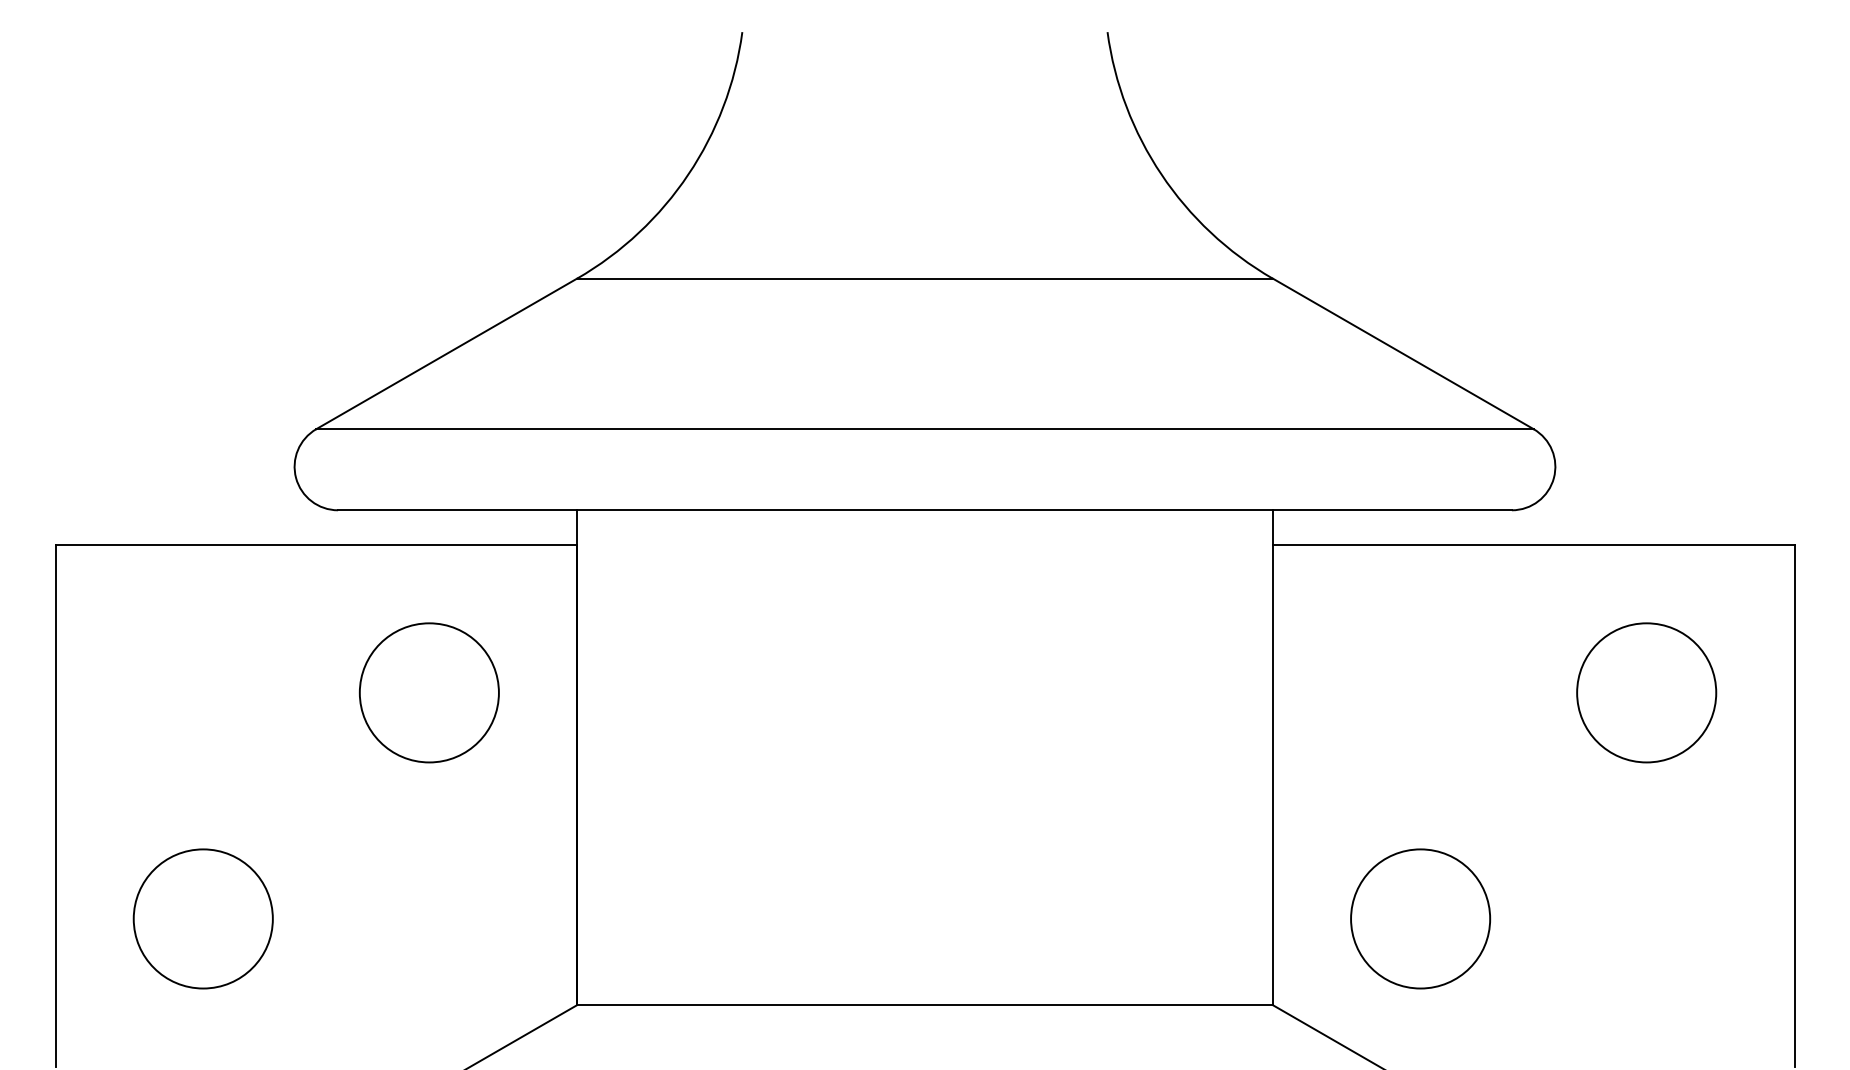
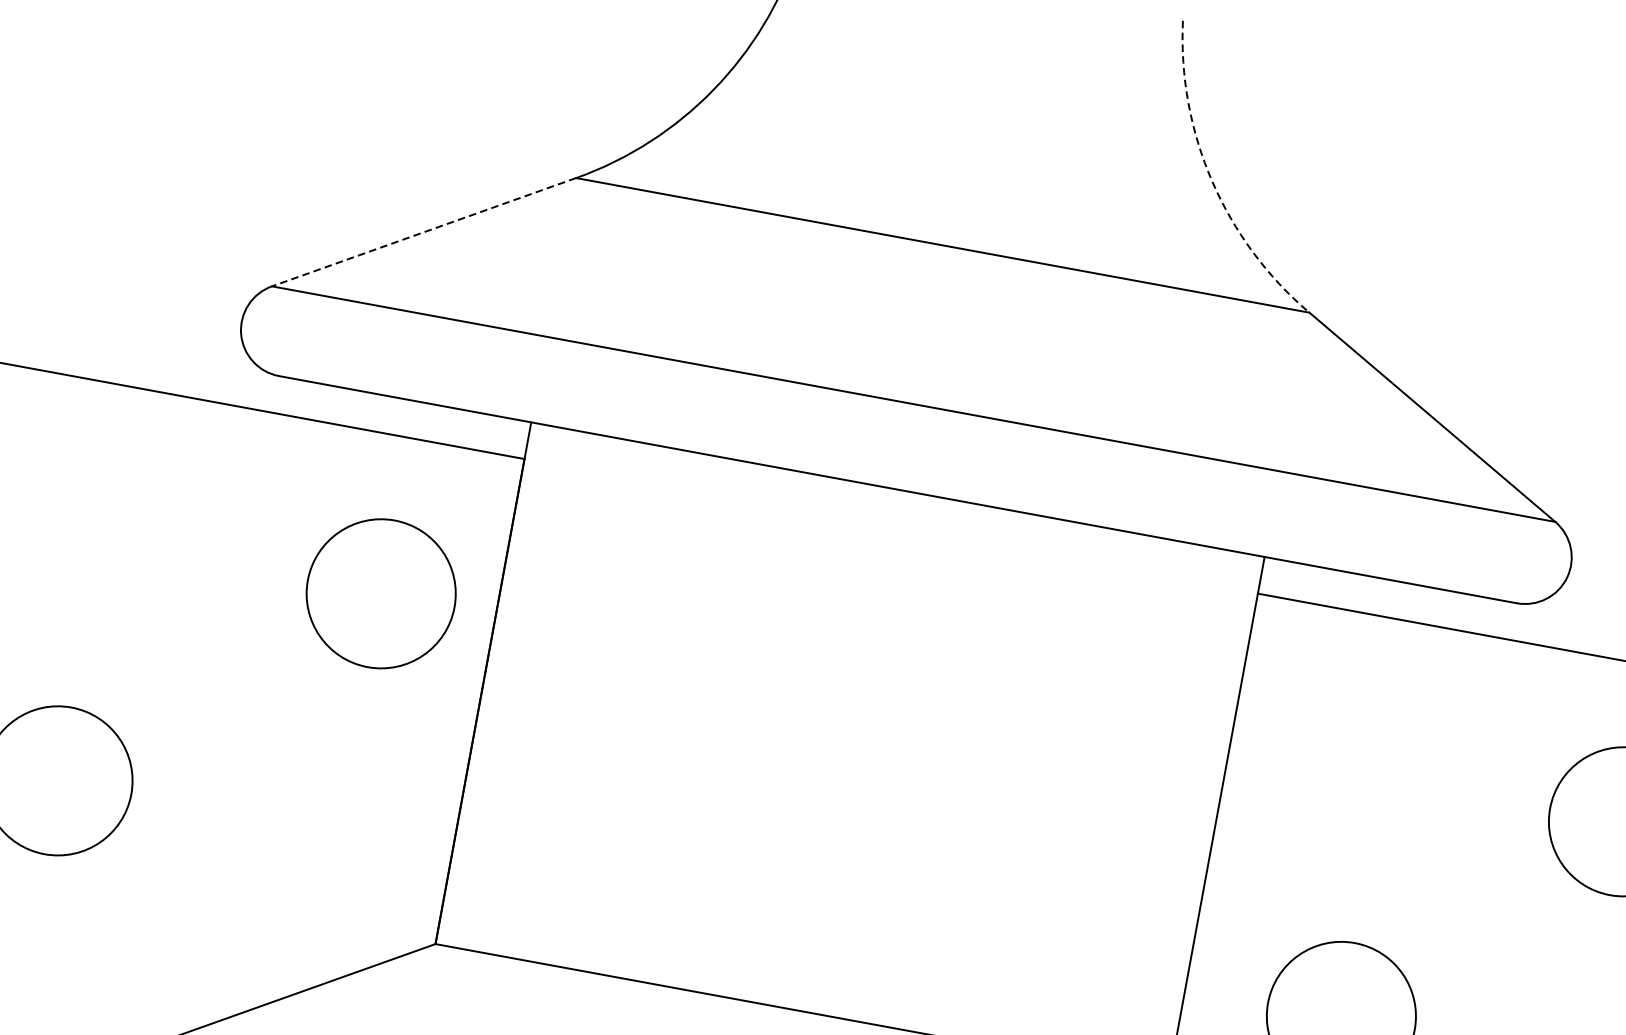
arc: (1161, 174) -> (1212, 181), solid -> dashed
line: (446, 353) -> (423, 231), solid -> dashed
circle: (428, 692) -> (380, 593), moved

